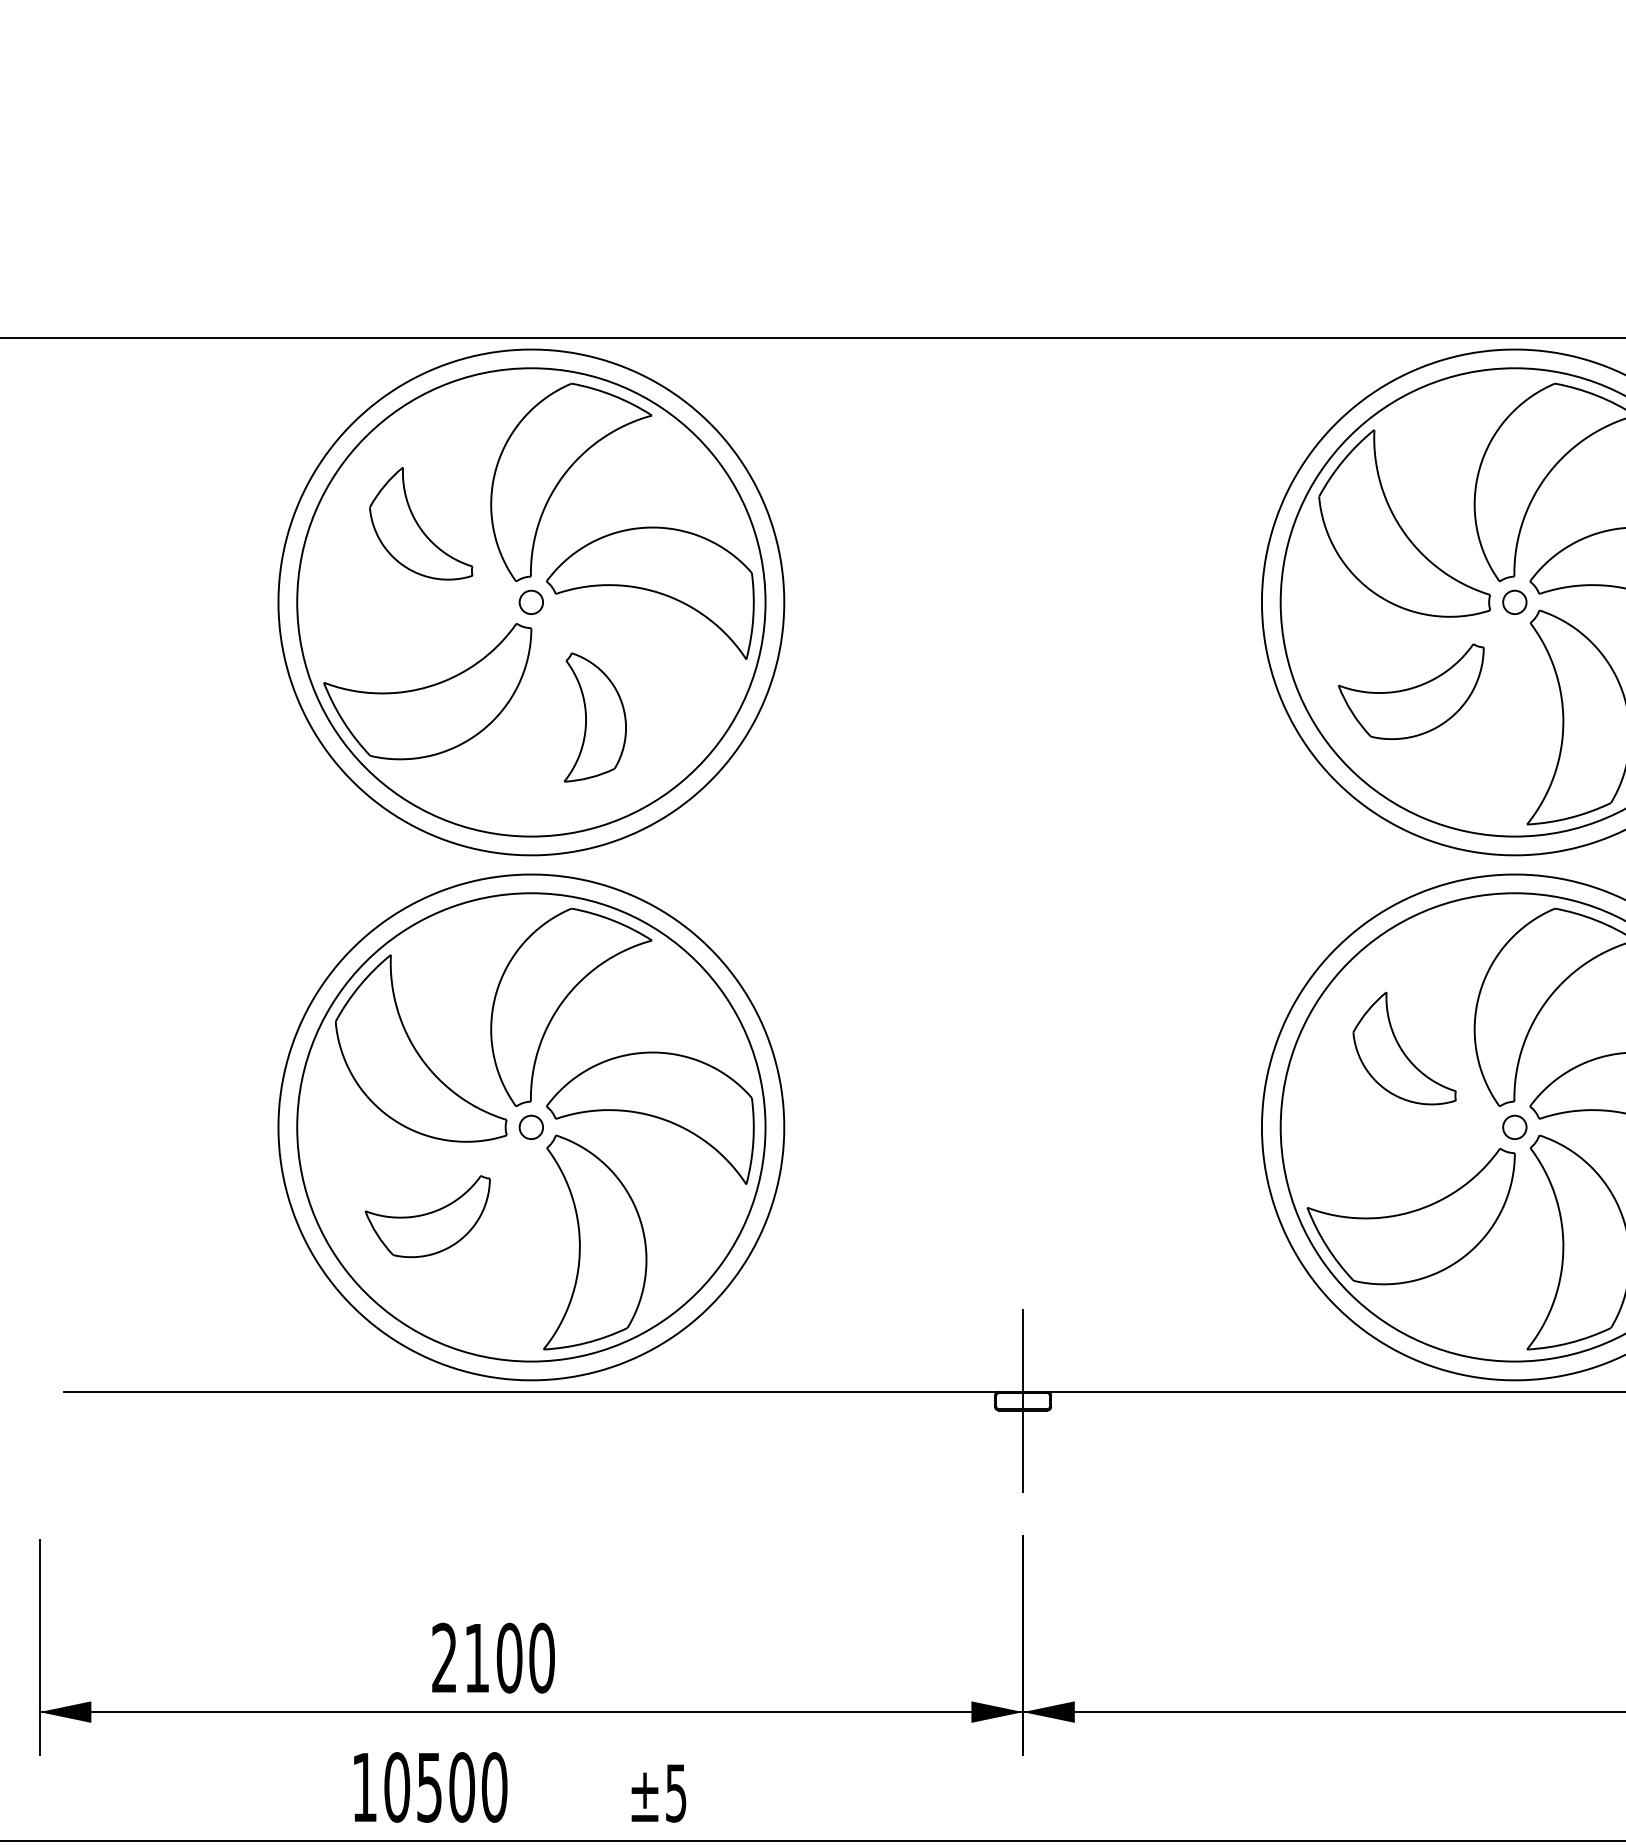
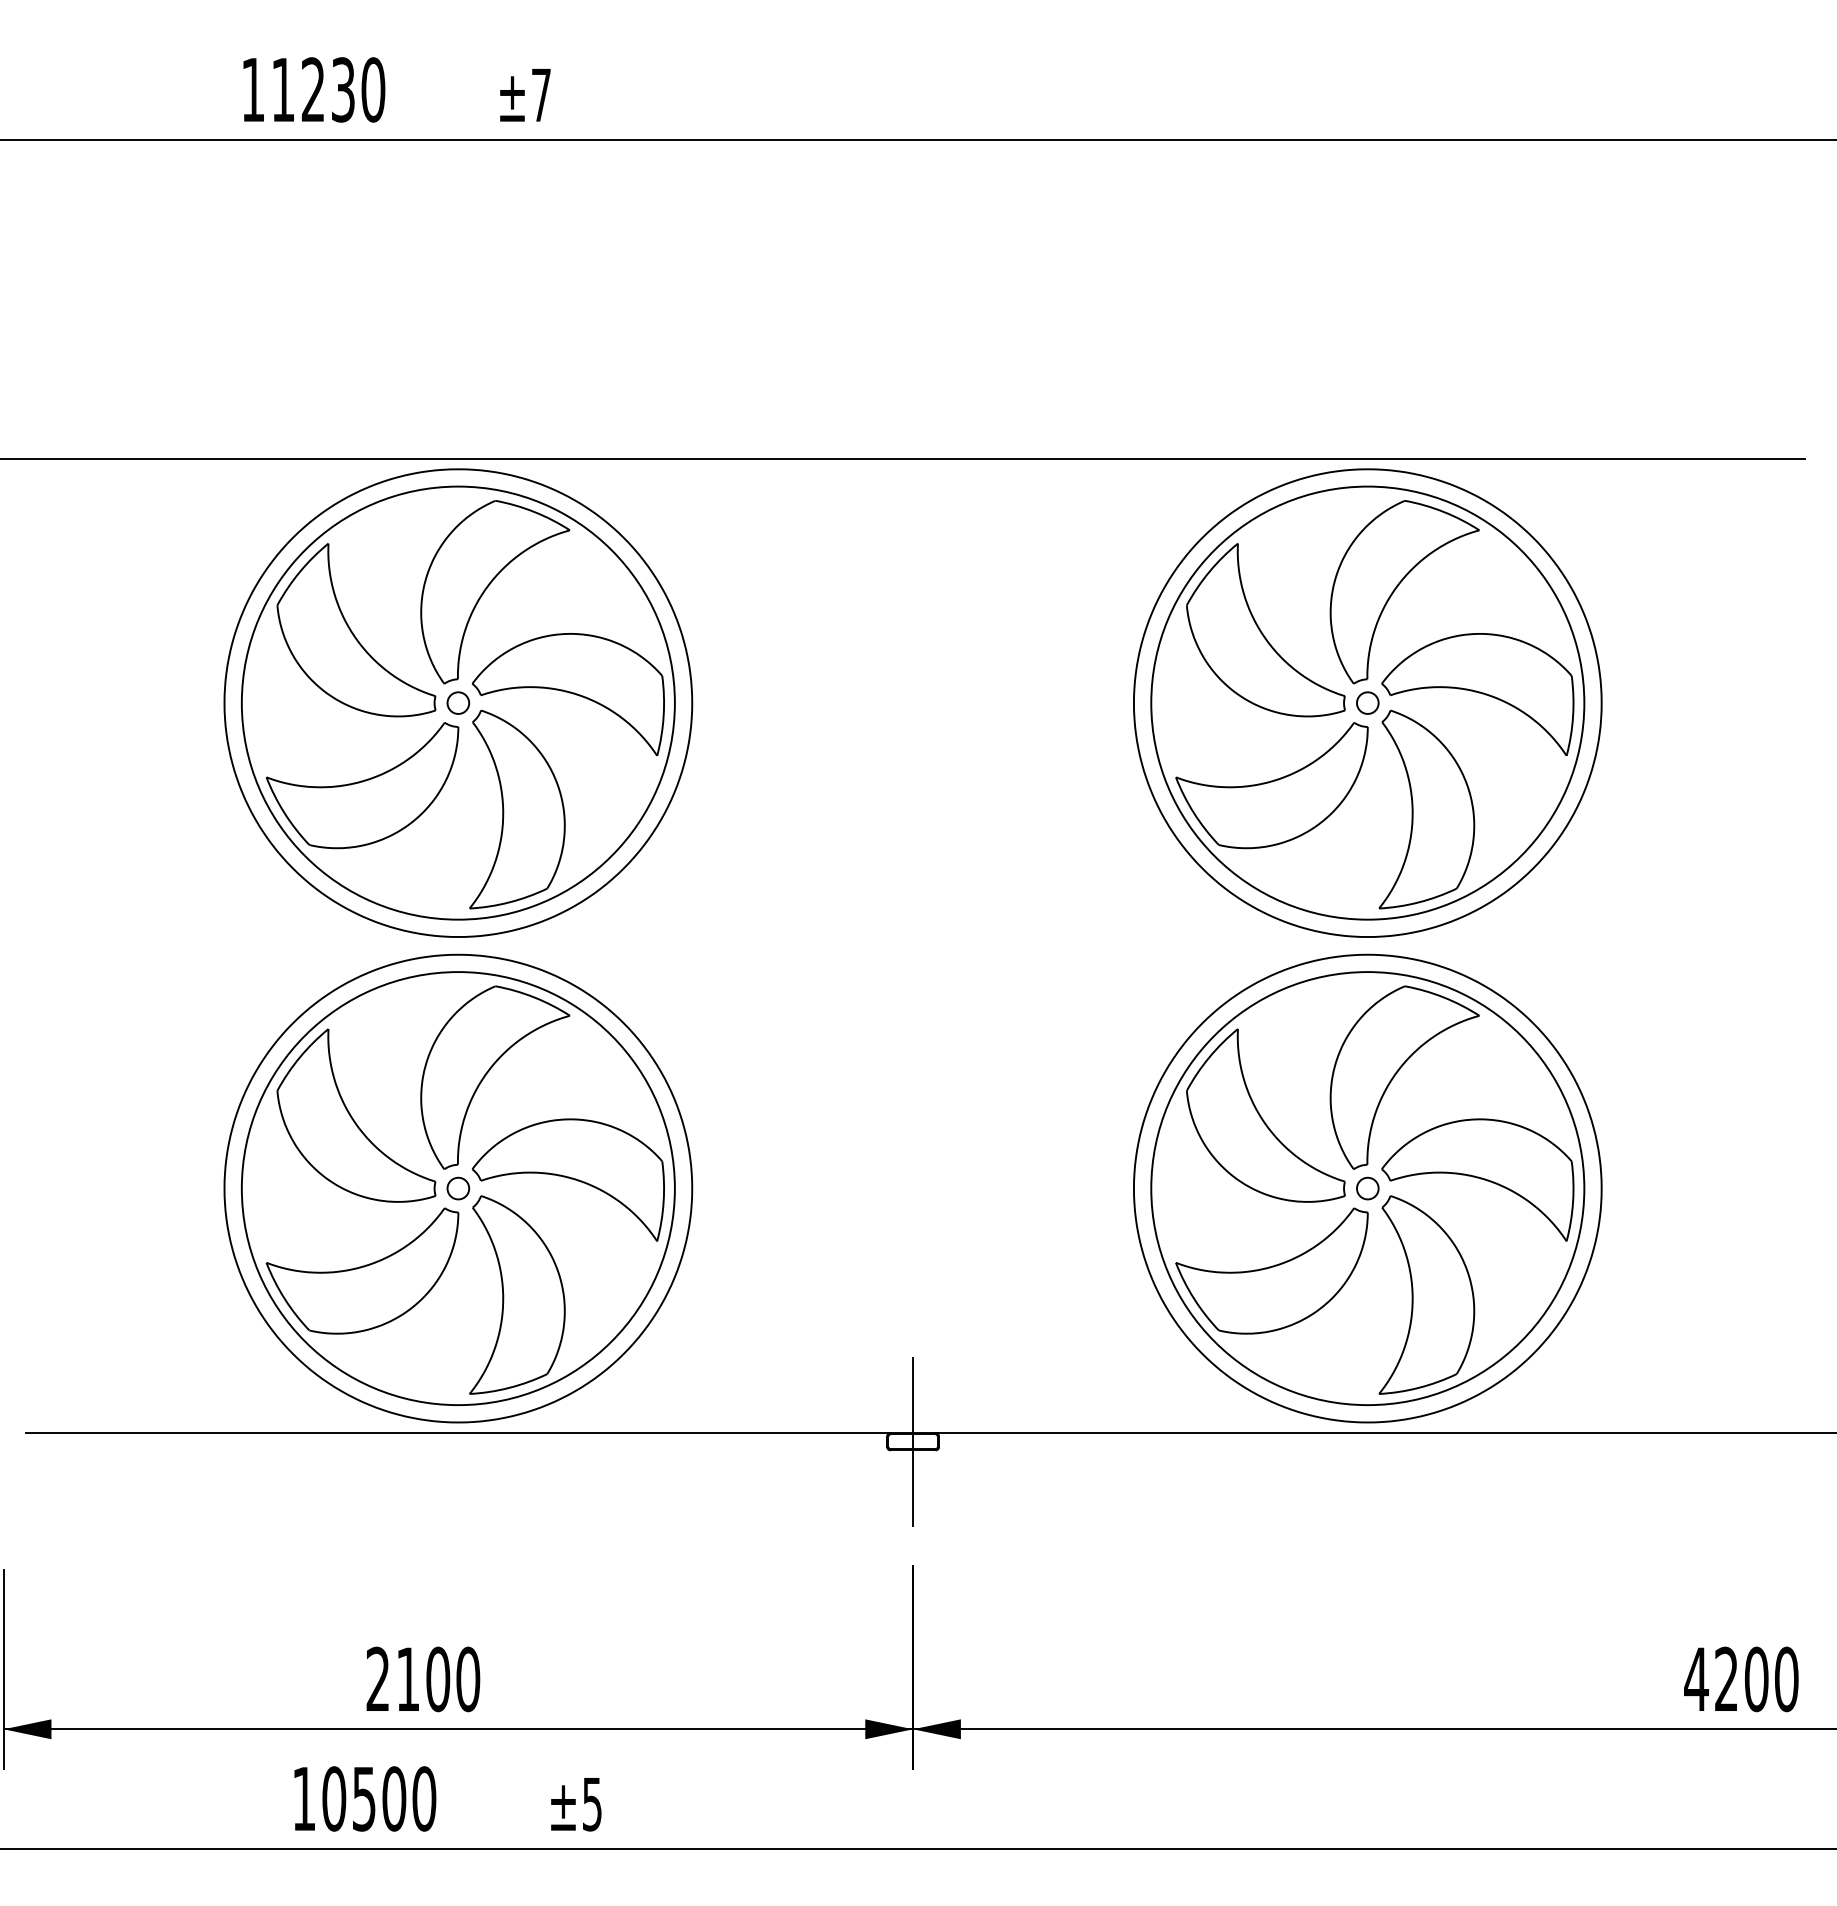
part: (421, 523) -> (356, 630), size x1.67
part: (1410, 691) -> (1271, 785), size x1.43
part: (595, 717) -> (517, 809), size x1.67
part: (1404, 1048) -> (1265, 1115), size x1.67
part: (427, 1215) -> (362, 1270), size x1.67

